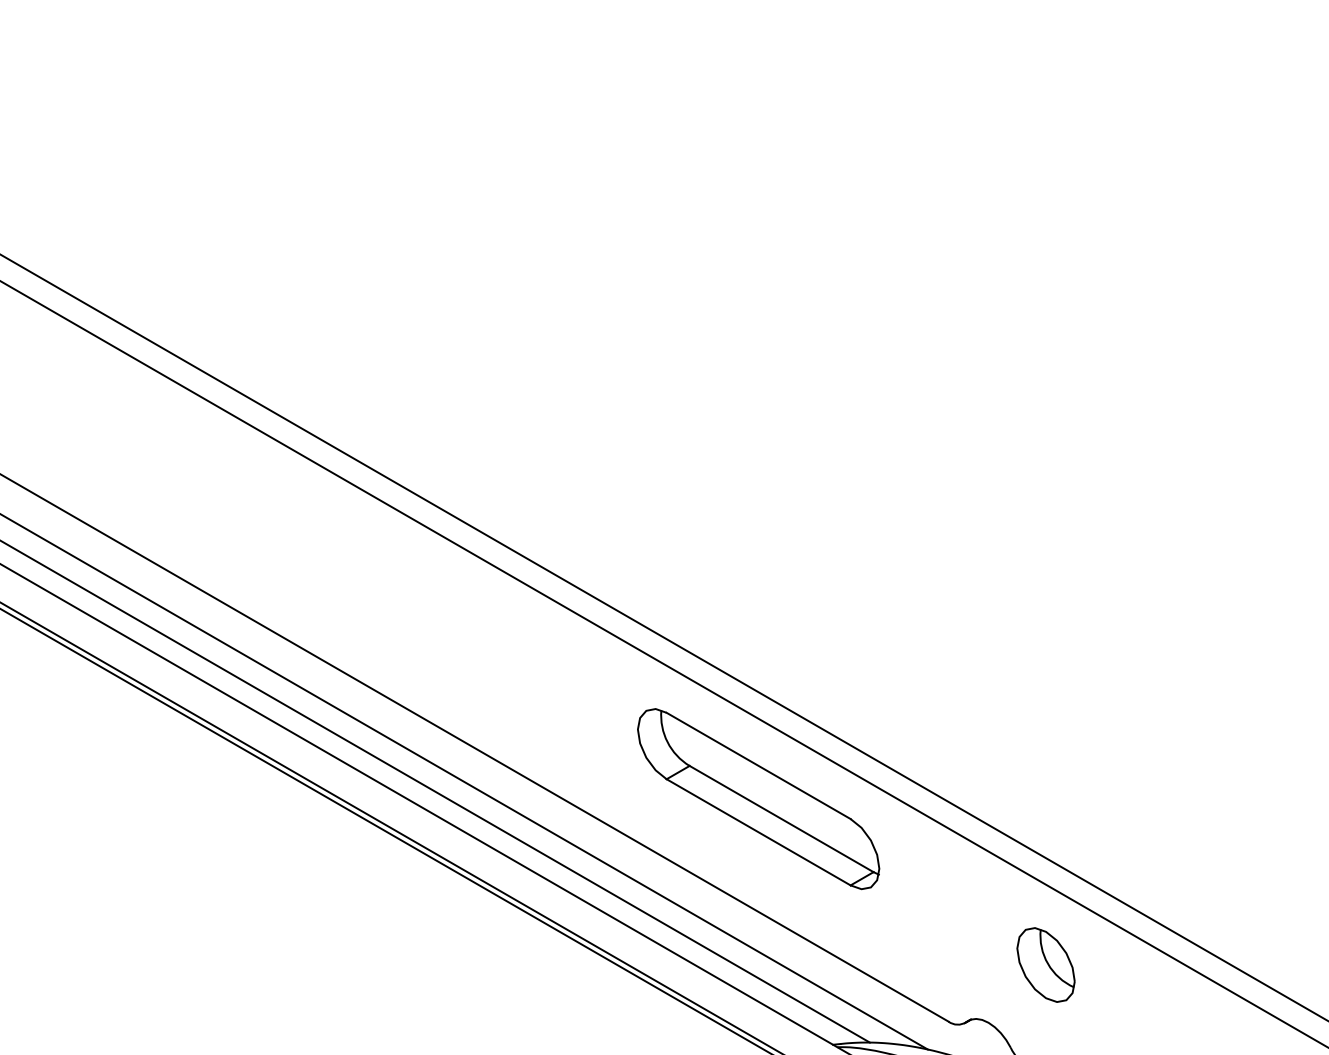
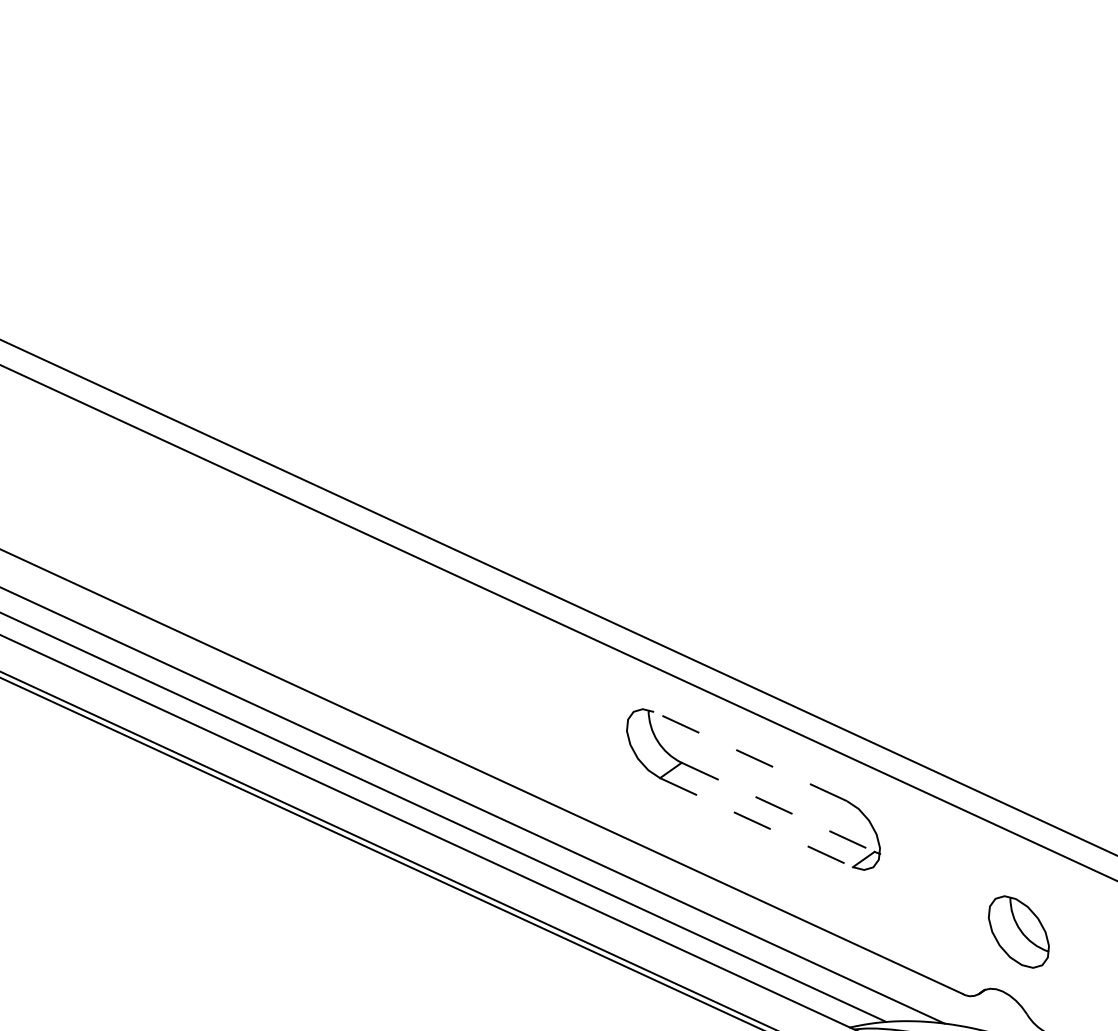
line: (758, 765) -> (750, 756), solid -> dashed
line: (782, 819) -> (779, 807), solid -> dashed
line: (759, 832) -> (757, 822), solid -> dashed
part: (1045, 964) -> (1018, 931), moved

